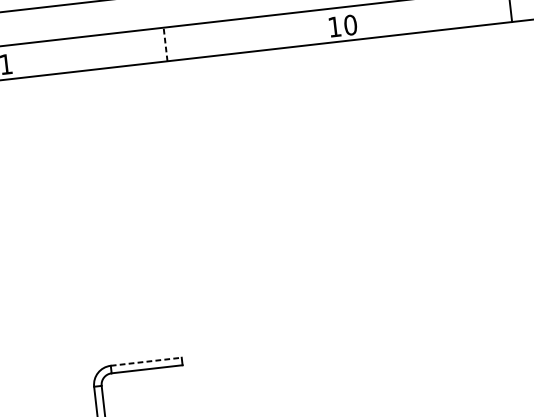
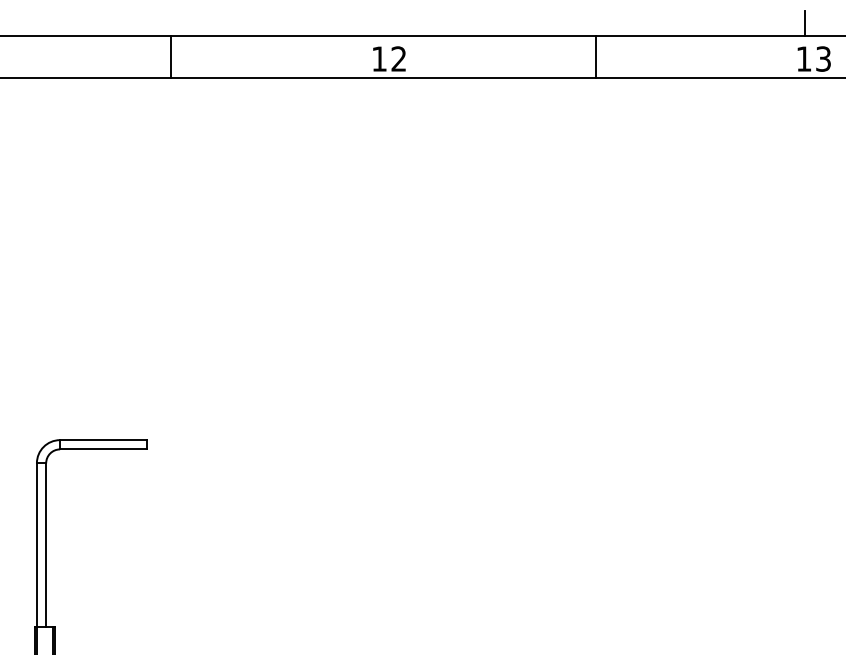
text: (350, 24) -> (398, 58), 10 -> 12
line: (165, 44) -> (171, 56), dashed -> solid
line: (146, 362) -> (103, 440), dashed -> solid

